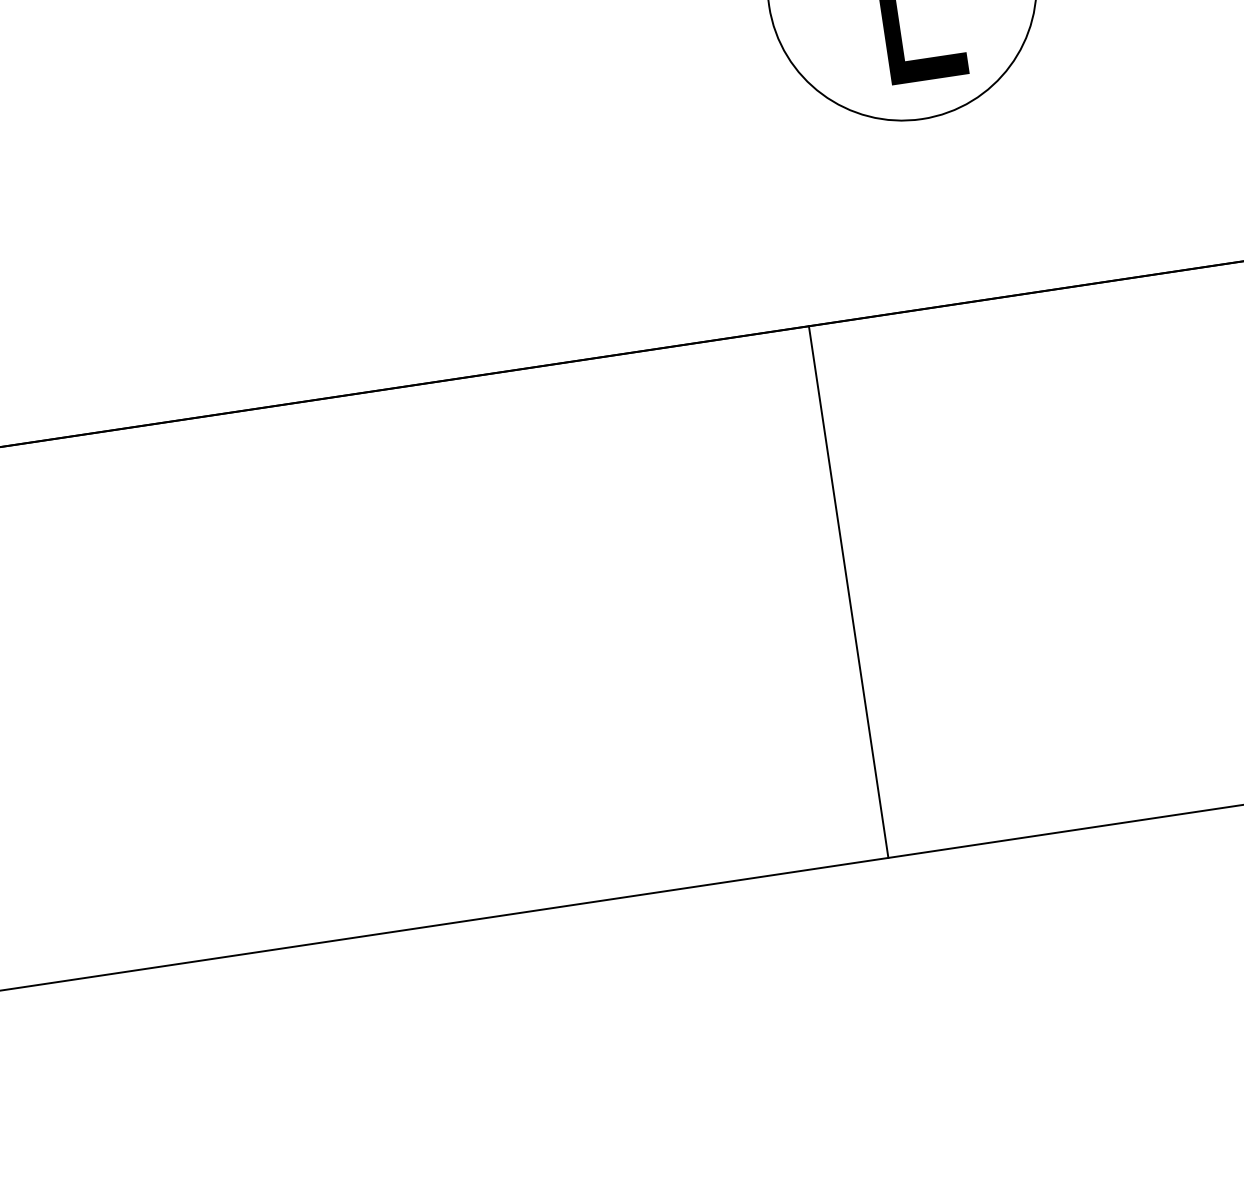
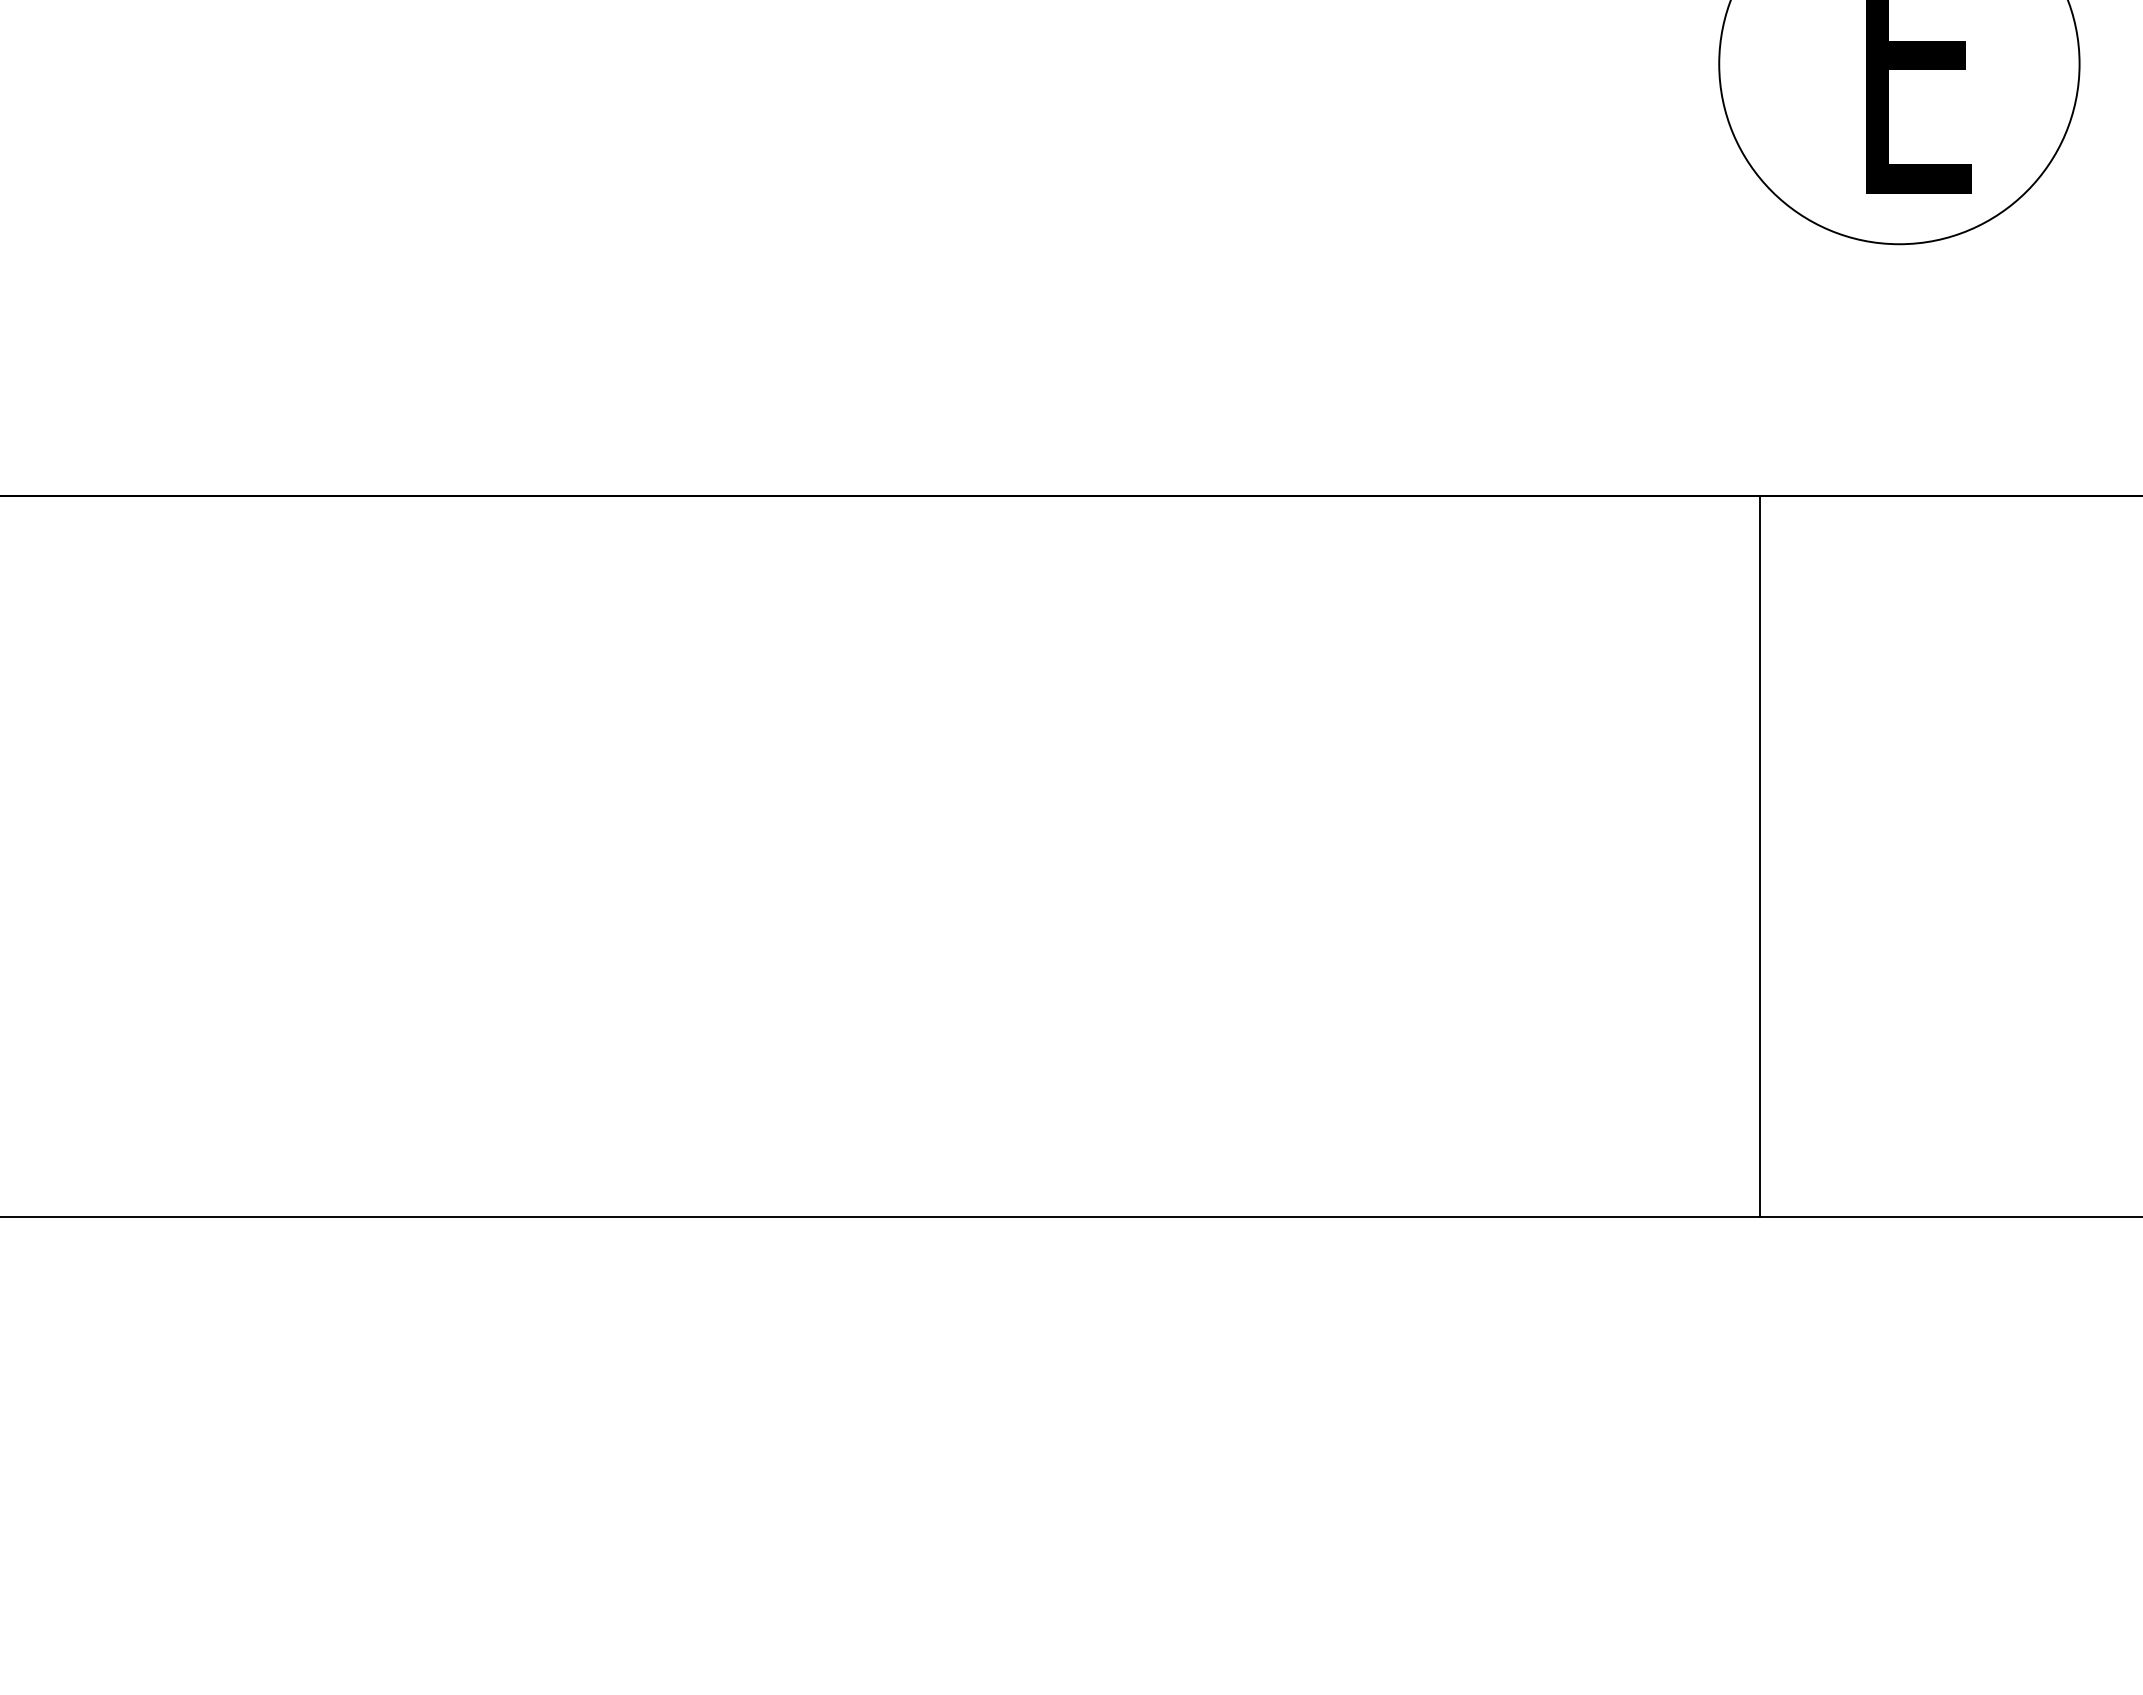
line: (848, 591) -> (1760, 856), moved

